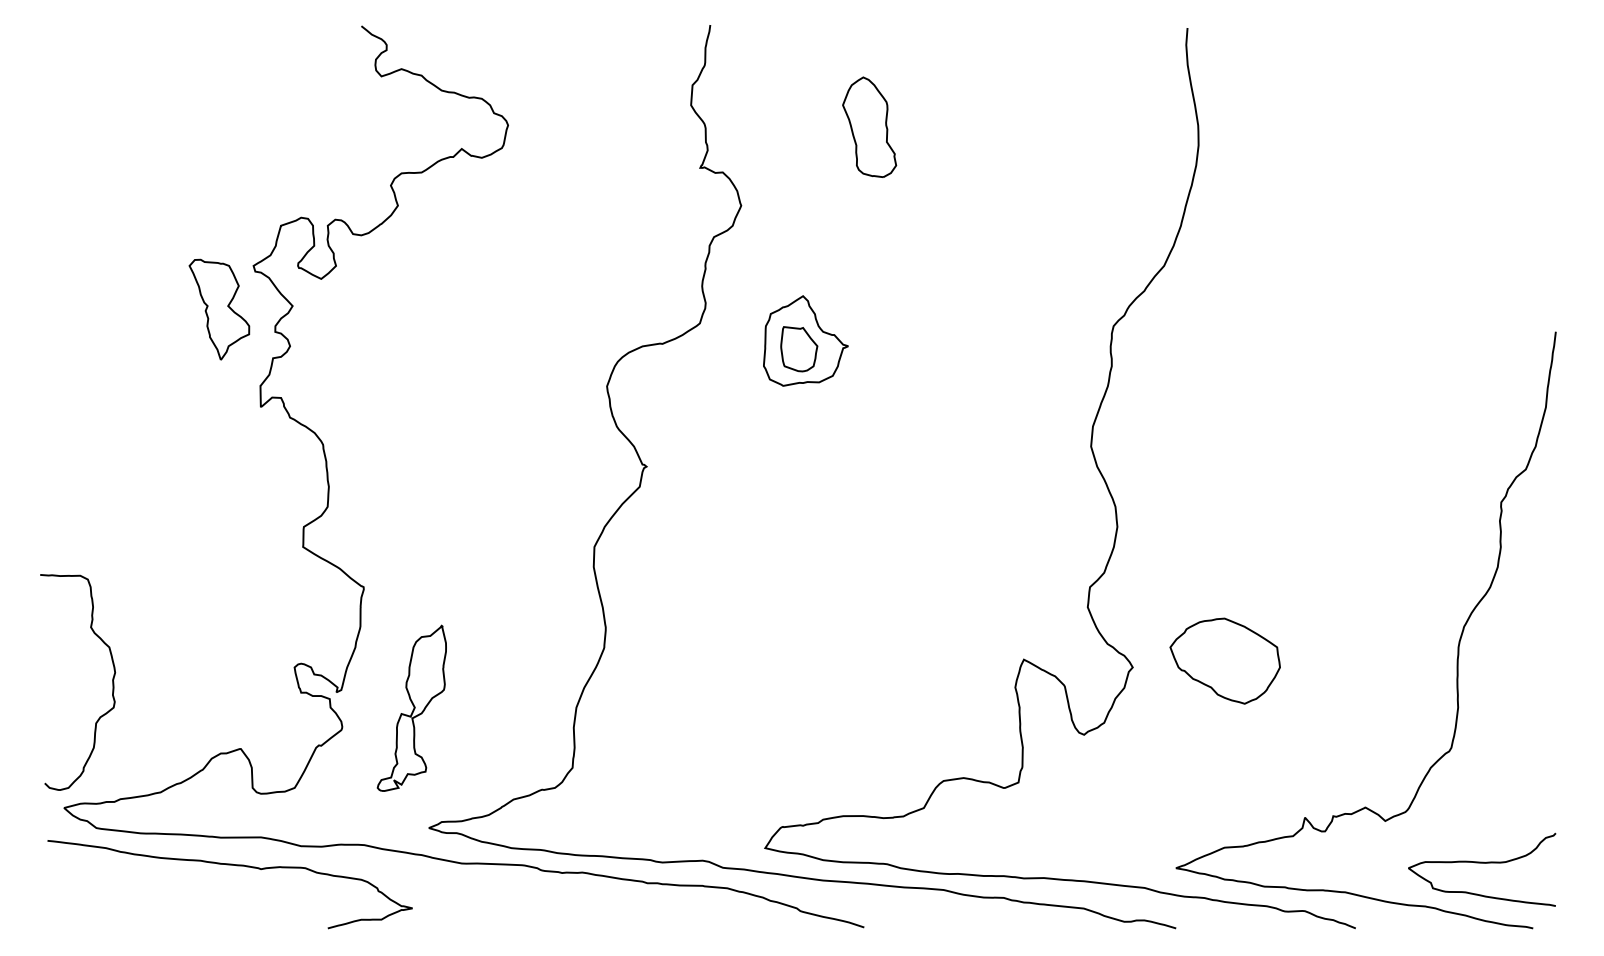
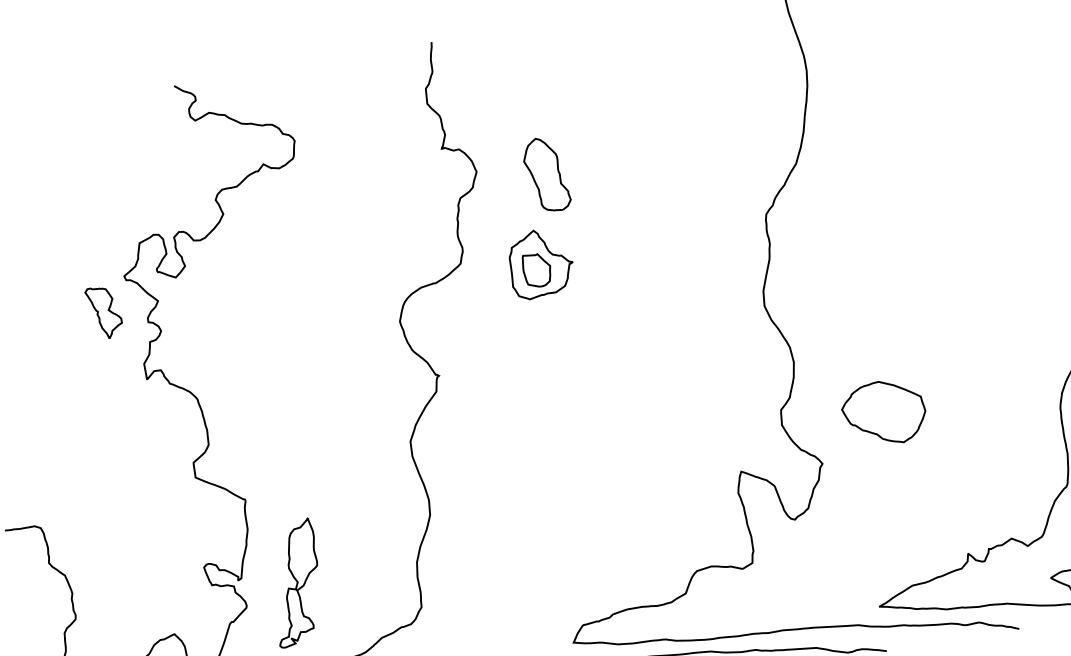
part: (869, 126) -> (546, 174), moved
part: (219, 309) -> (104, 312), size x0.7
part: (1224, 660) -> (883, 412), moved

